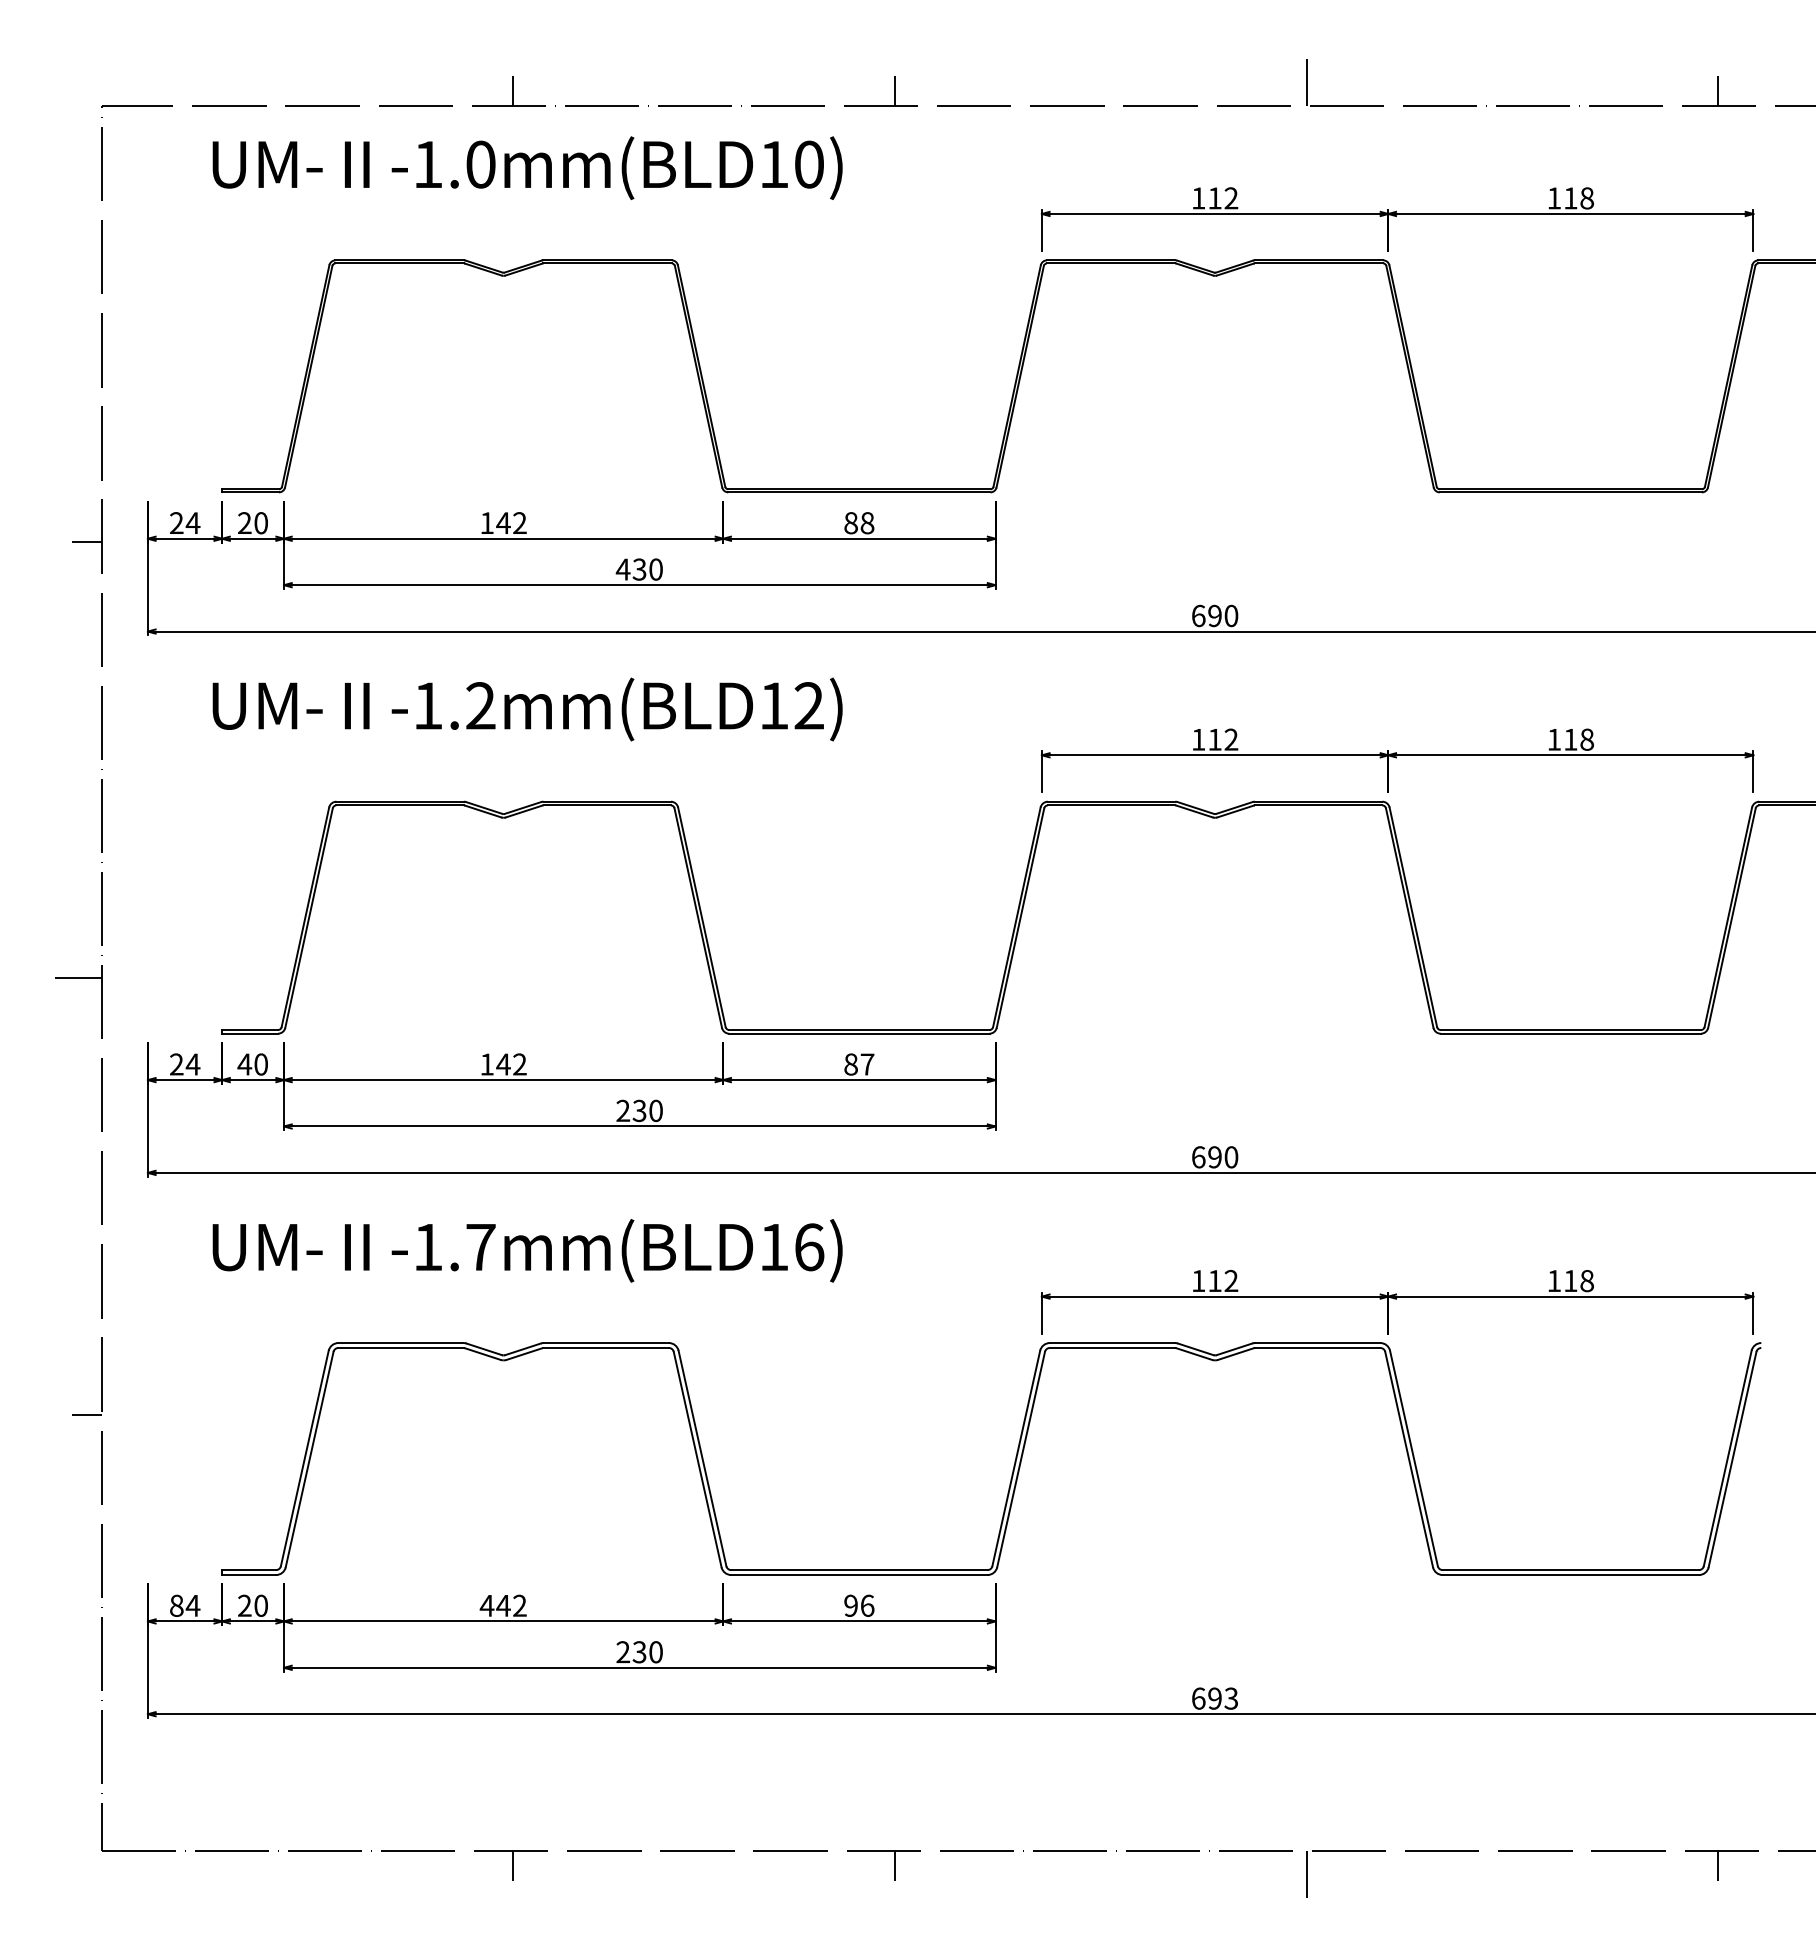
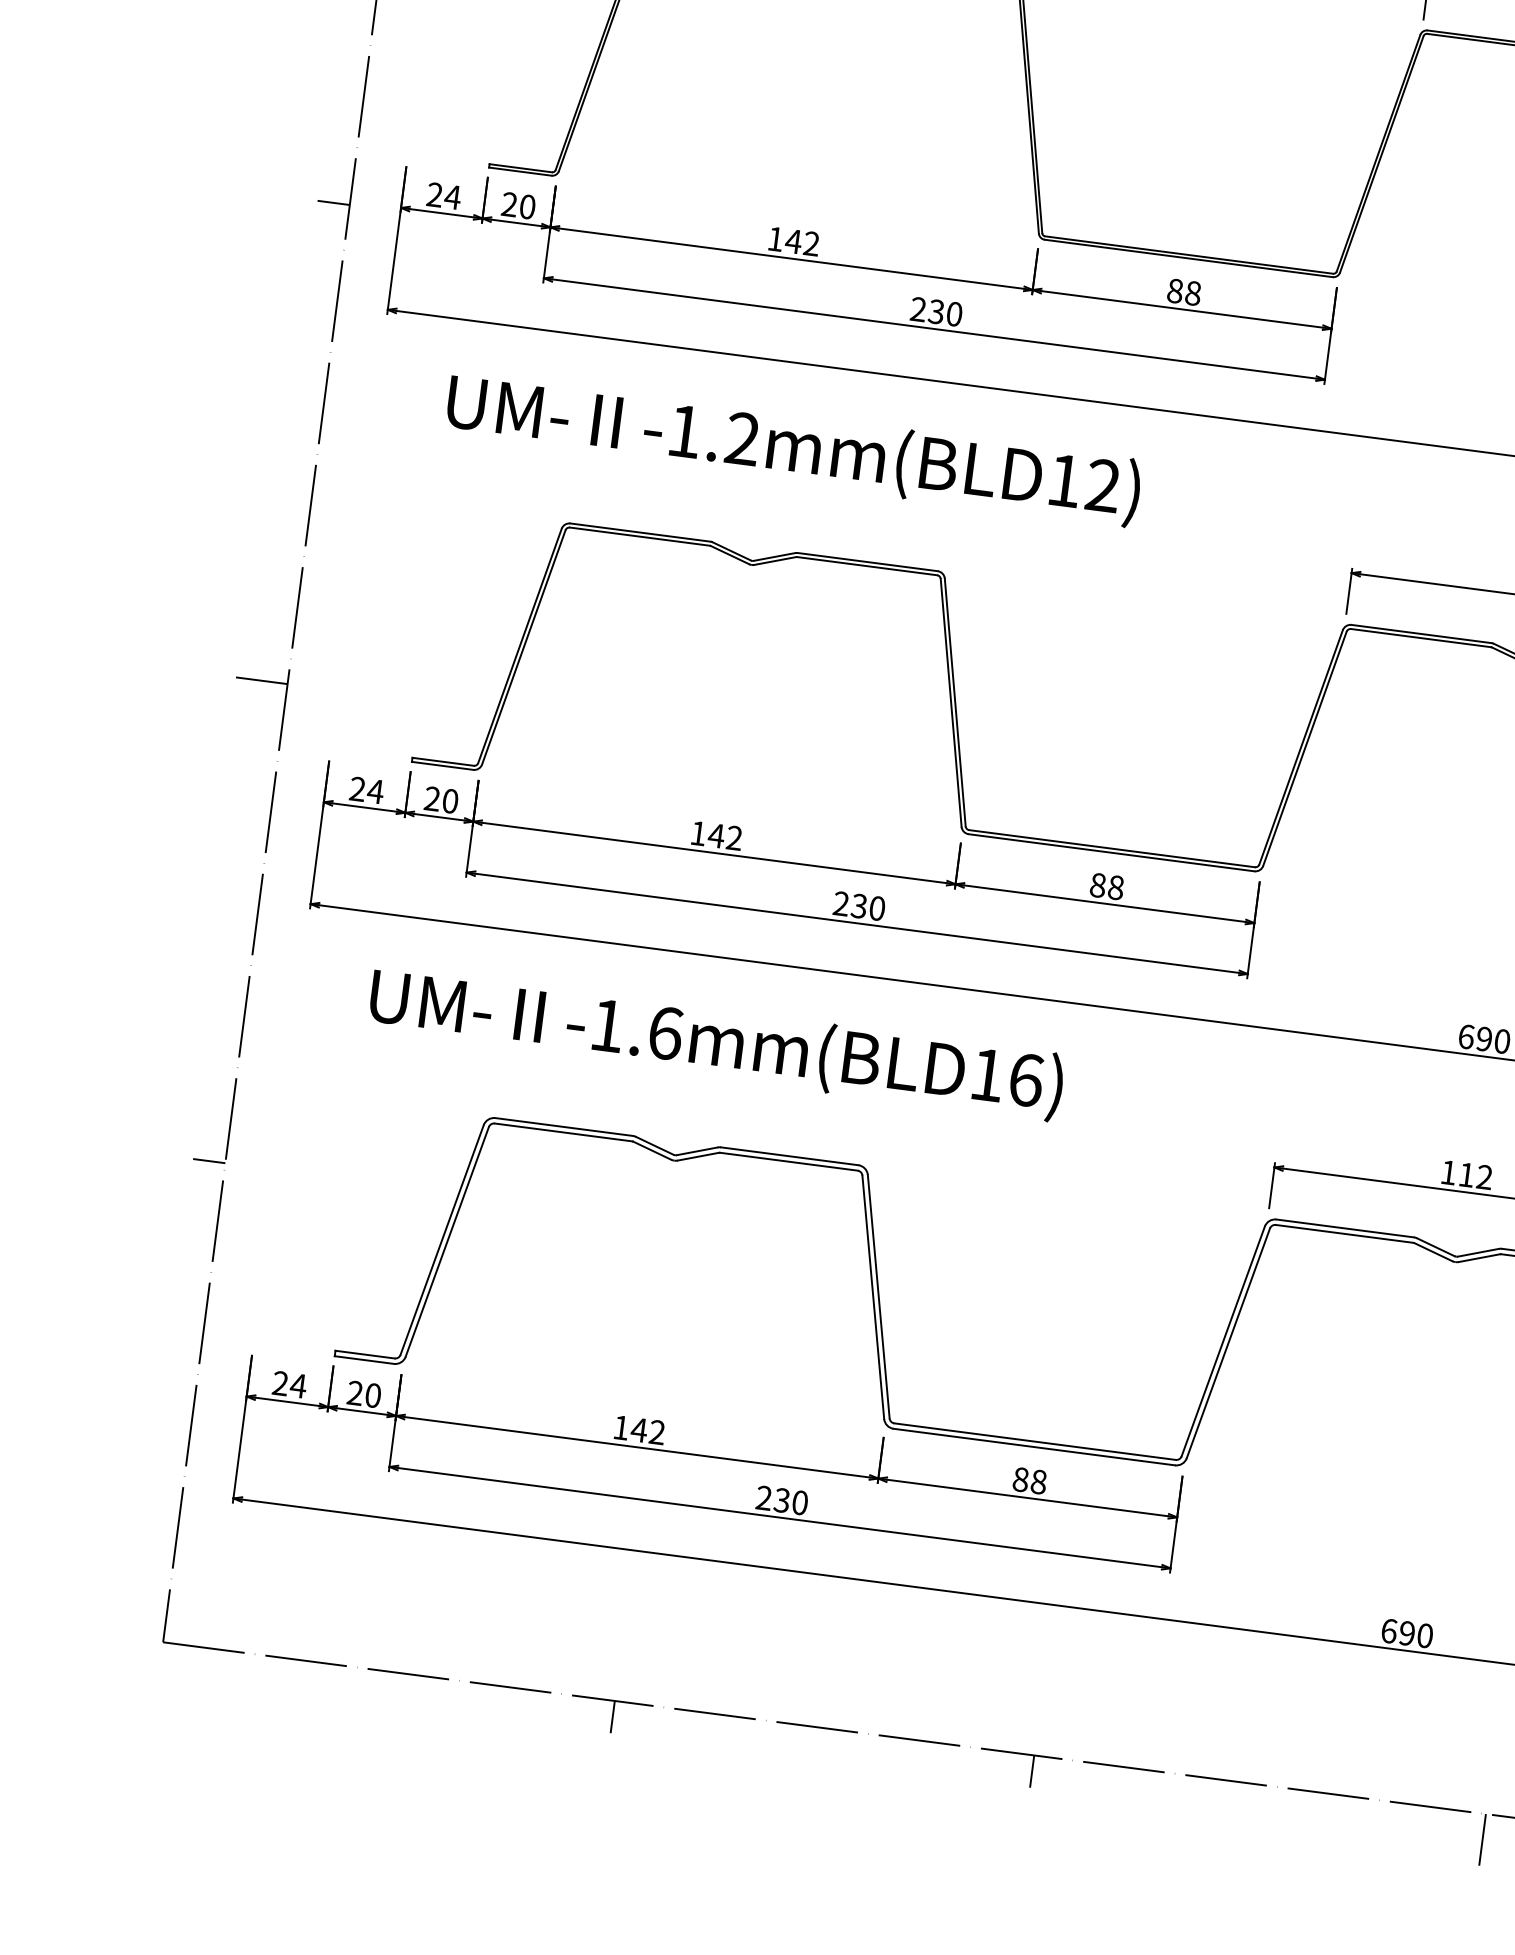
text: (622, 569) -> (917, 309), 430 -> 230
text: (244, 1064) -> (432, 798), 40 -> 20
text: (867, 1064) -> (1116, 887), 87 -> 88
text: (480, 1247) -> (665, 1033), -1.7mm(BLD16) -> -1.6mm(BLD16)
text: (176, 1605) -> (280, 1383), 84 -> 24
text: (486, 1605) -> (620, 1427), 442 -> 142
text: (859, 1605) -> (1030, 1480), 96 -> 88
text: (1231, 1698) -> (1425, 1635), 693 -> 690

